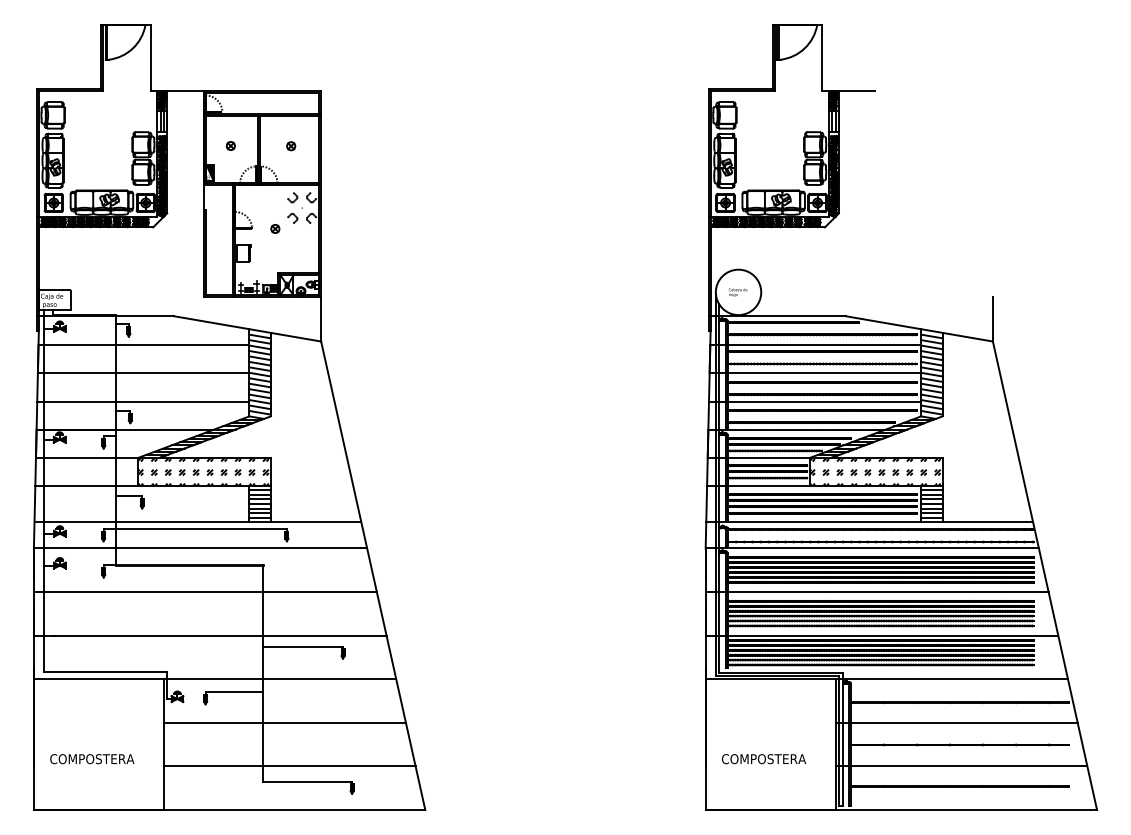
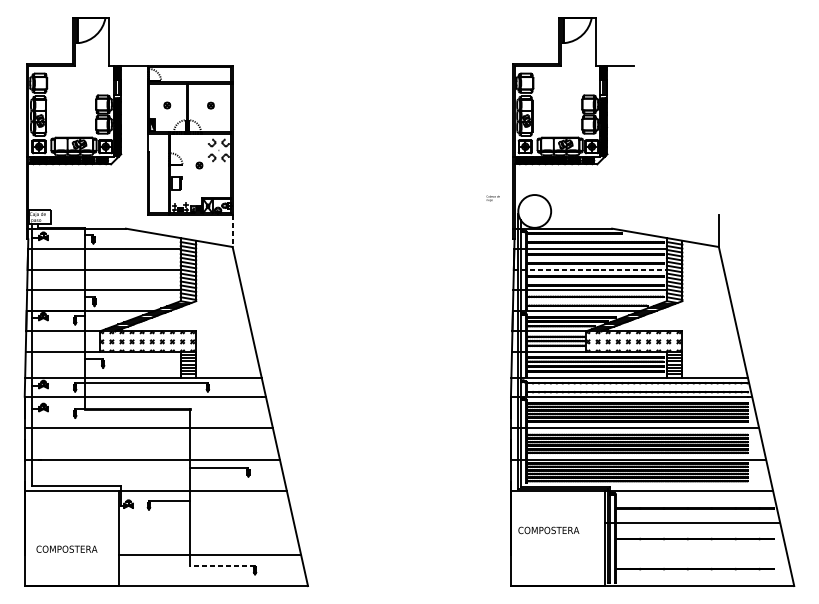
text: (738, 292) -> (493, 198), moved
line: (321, 319) -> (232, 231), solid -> dashed
line: (815, 373) -> (590, 270), solid -> dashed
line: (284, 722) -> (206, 522), removed
text: (764, 759) -> (549, 530), moved
line: (961, 766) -> (696, 554), removed
line: (307, 781) -> (222, 565), solid -> dashed

